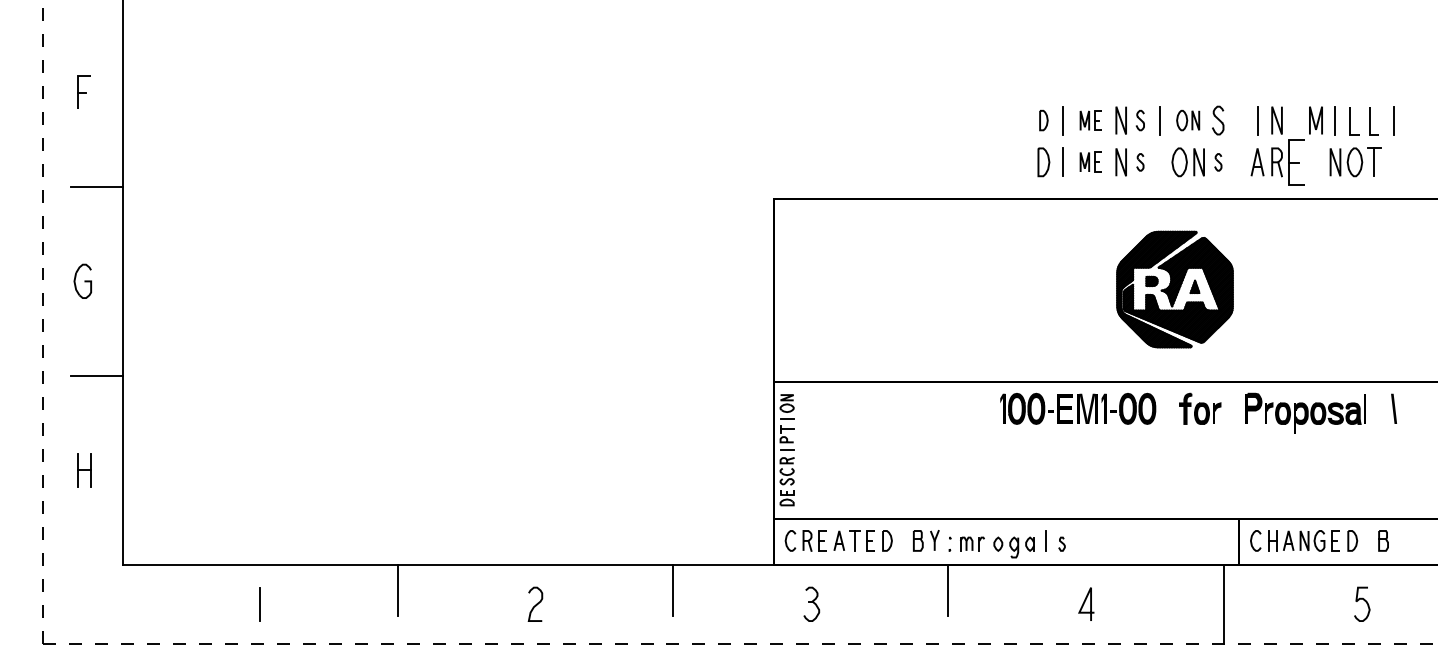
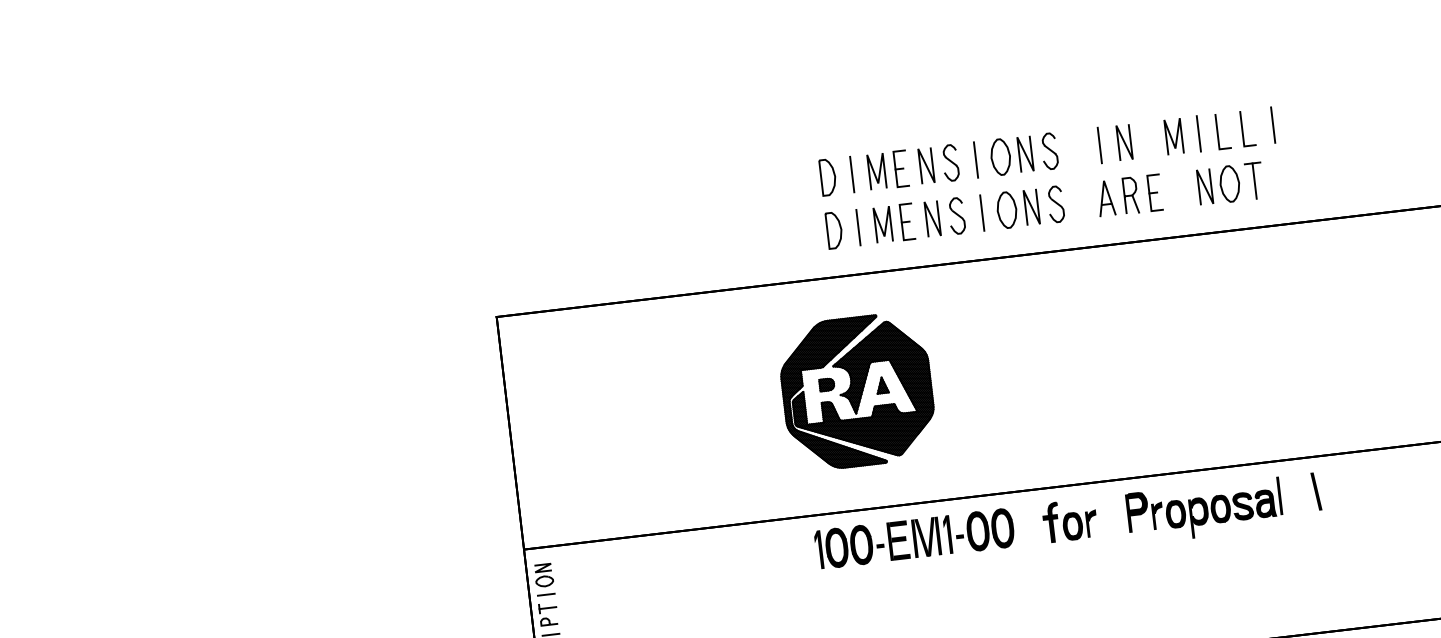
part: (1043, 120) -> (827, 177), size x1.43
part: (1090, 120) -> (887, 170), size x1.43
part: (1140, 120) -> (950, 162), size x1.43
part: (1187, 120) -> (1010, 155), size x1.43
part: (1090, 161) -> (893, 222), size x1.43
part: (1295, 161) -> (1154, 191), size x0.62
part: (1140, 162) -> (957, 216), size x1.67
line: (1160, 162) -> (982, 213), added
part: (1218, 162) -> (1056, 204), size x1.67
part: (1174, 289) -> (856, 391), moved

